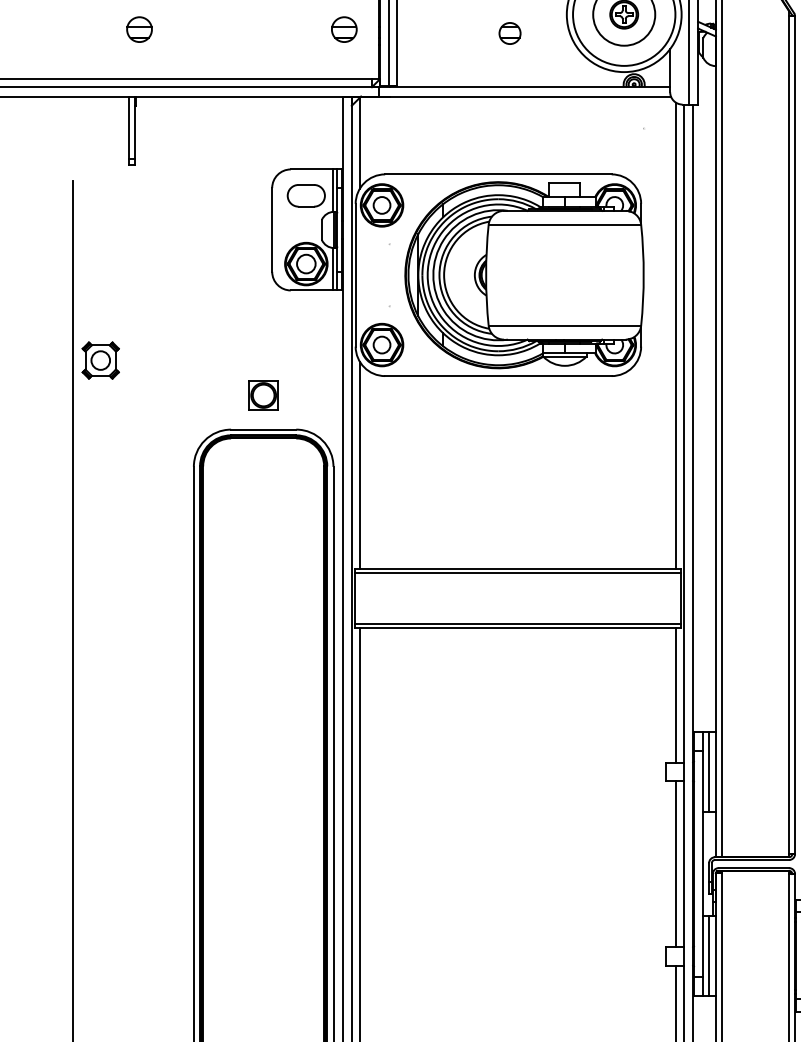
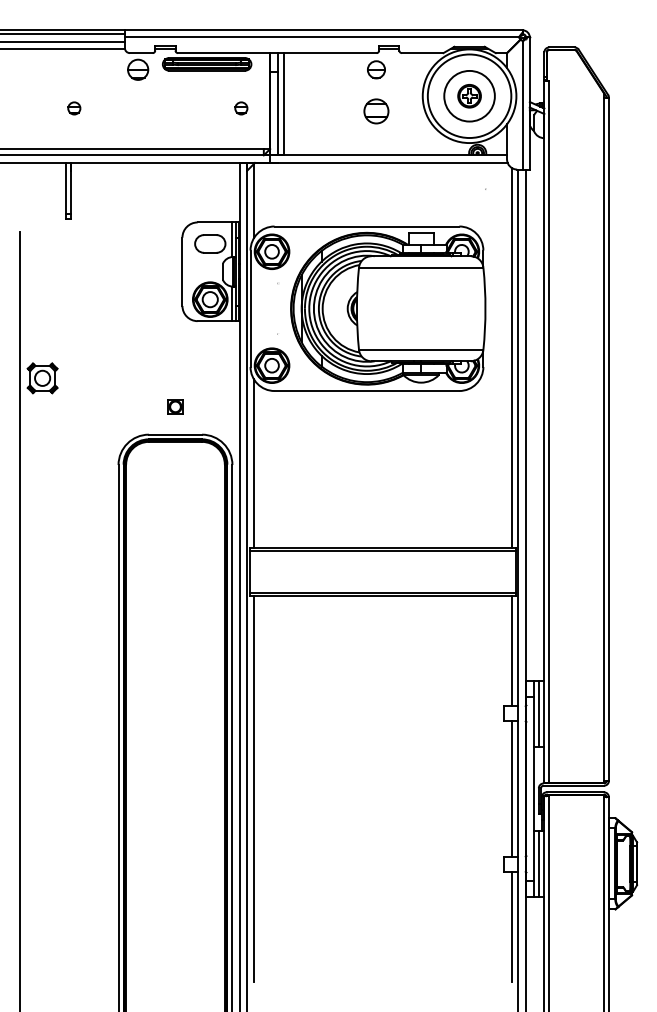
part: (139, 29) -> (74, 108), size x0.6
part: (344, 29) -> (241, 108), size x0.6
part: (510, 33) -> (376, 111), size x1.4
part: (263, 395) -> (175, 406), size x0.6

